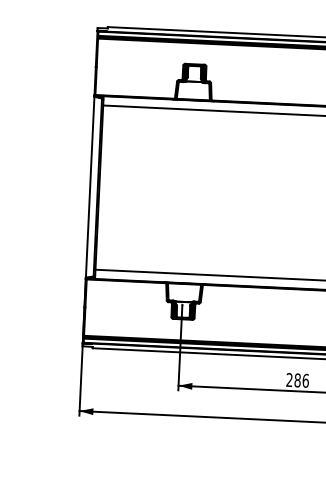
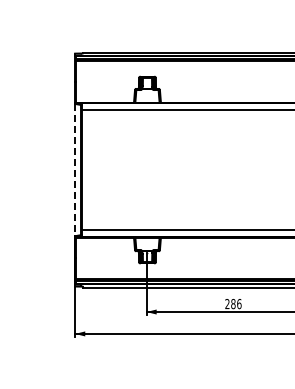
line: (90, 187) -> (75, 170), solid -> dashed

